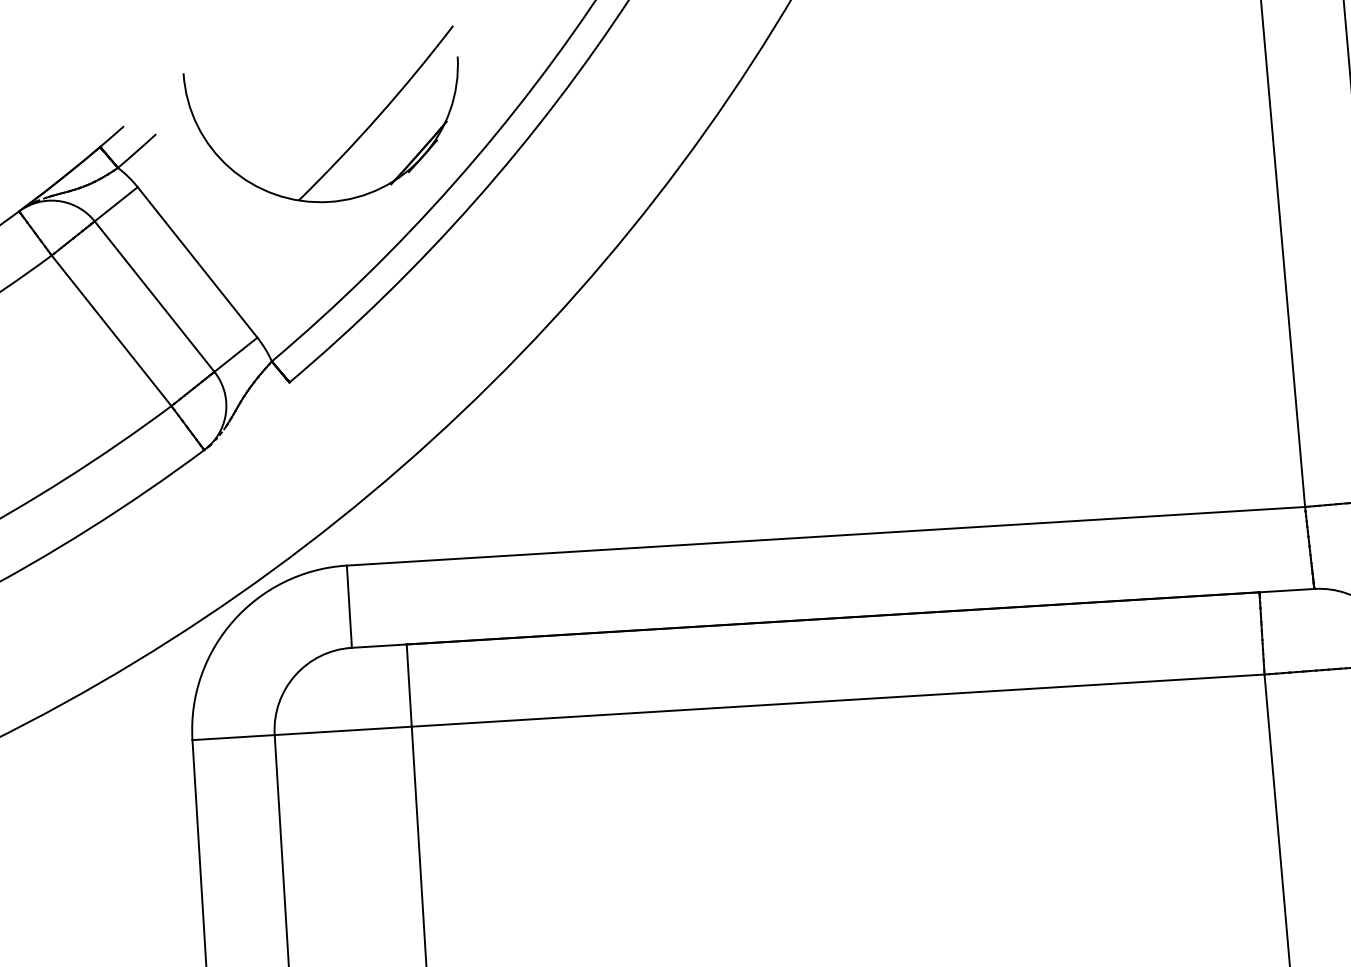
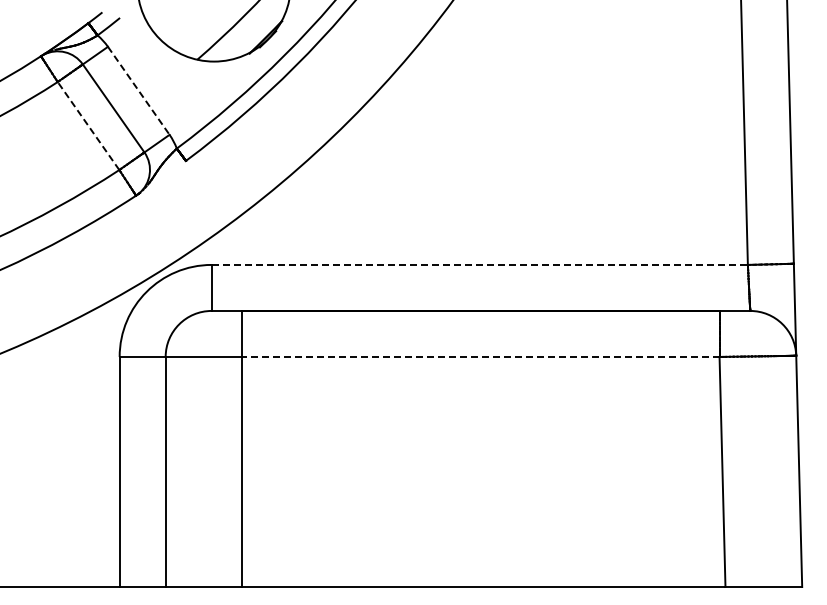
line: (197, 261) -> (138, 90), solid -> dashed
line: (111, 331) -> (88, 126), solid -> dashed
line: (827, 535) -> (480, 264), solid -> dashed
line: (837, 699) -> (480, 356), solid -> dashed

